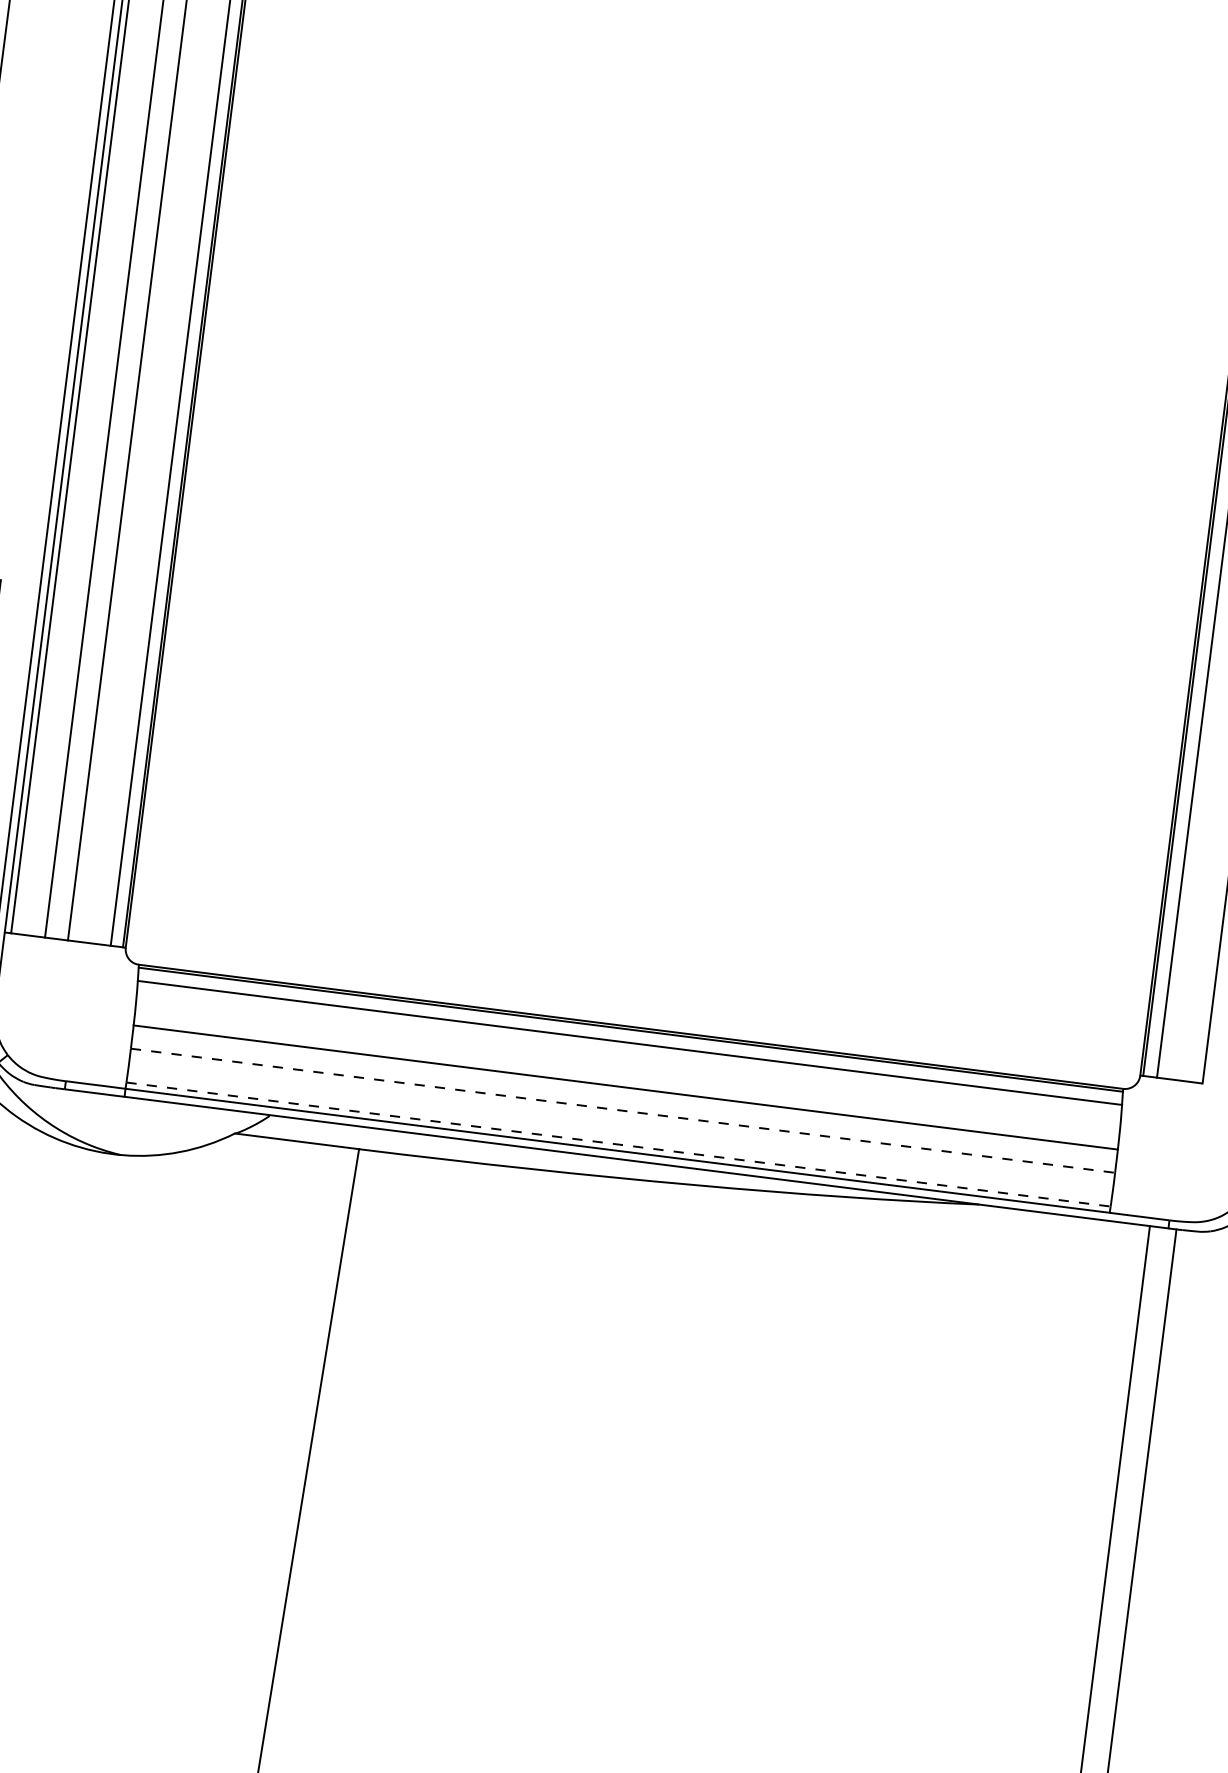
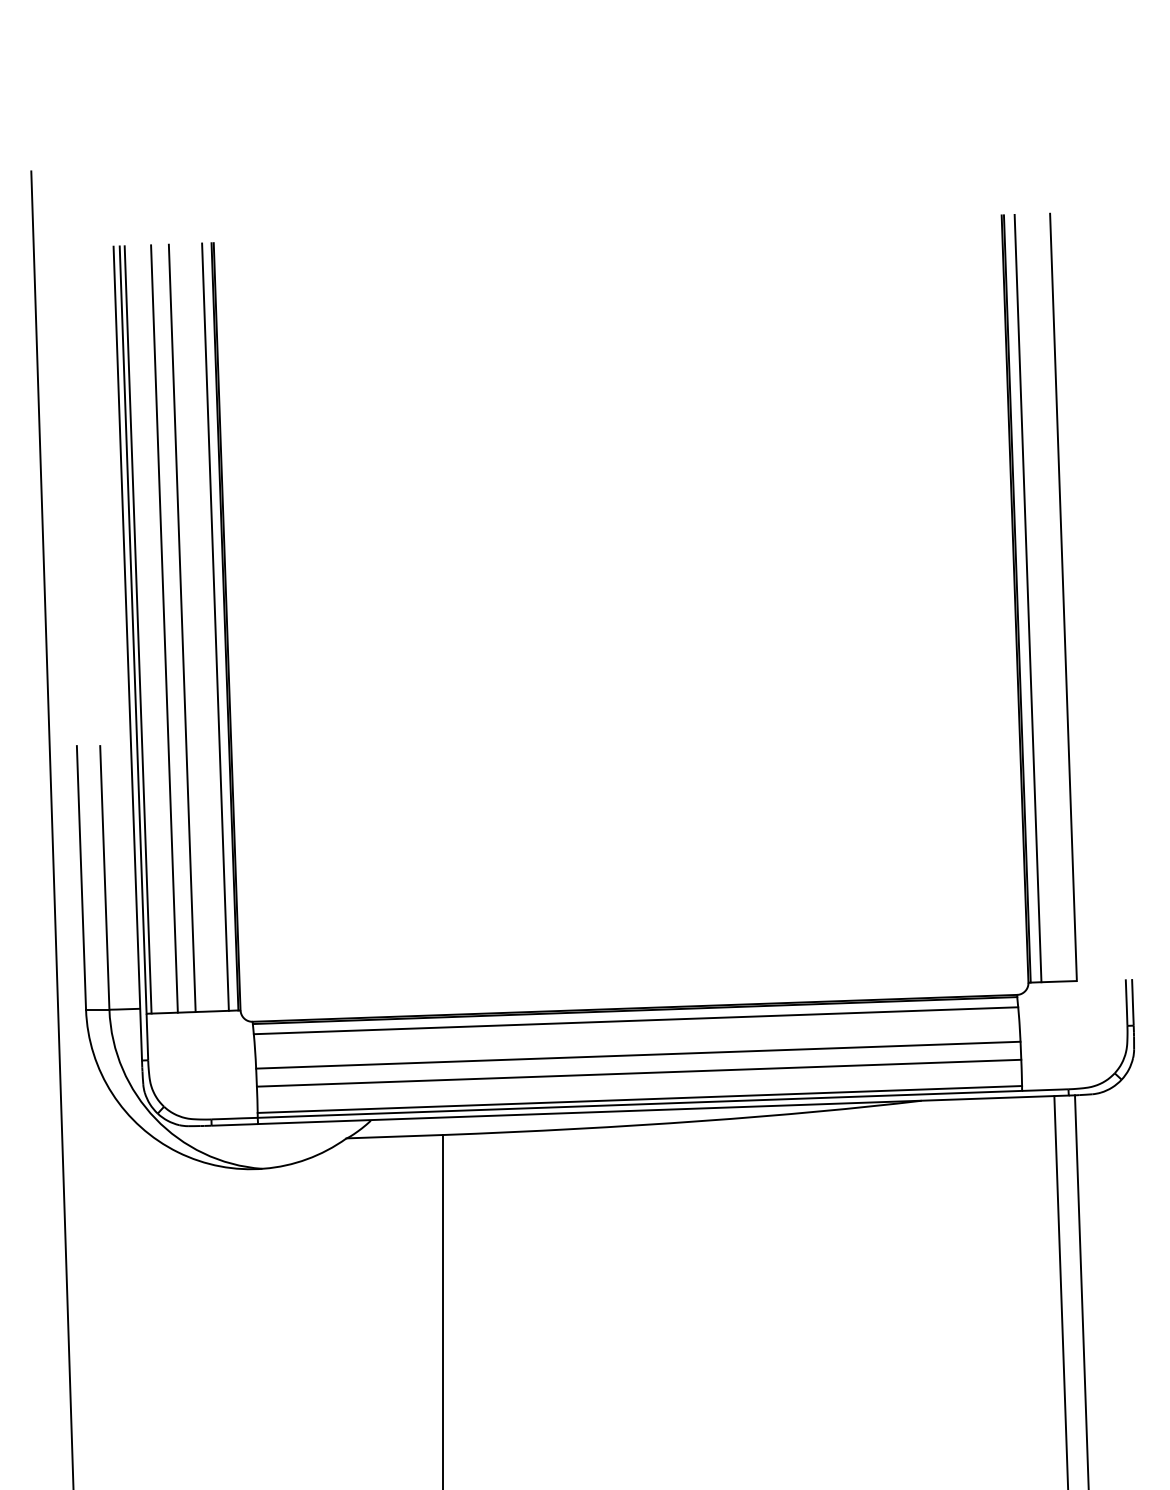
line: (623, 1111) -> (639, 1073), dashed -> solid
line: (619, 1144) -> (640, 1099), dashed -> solid

